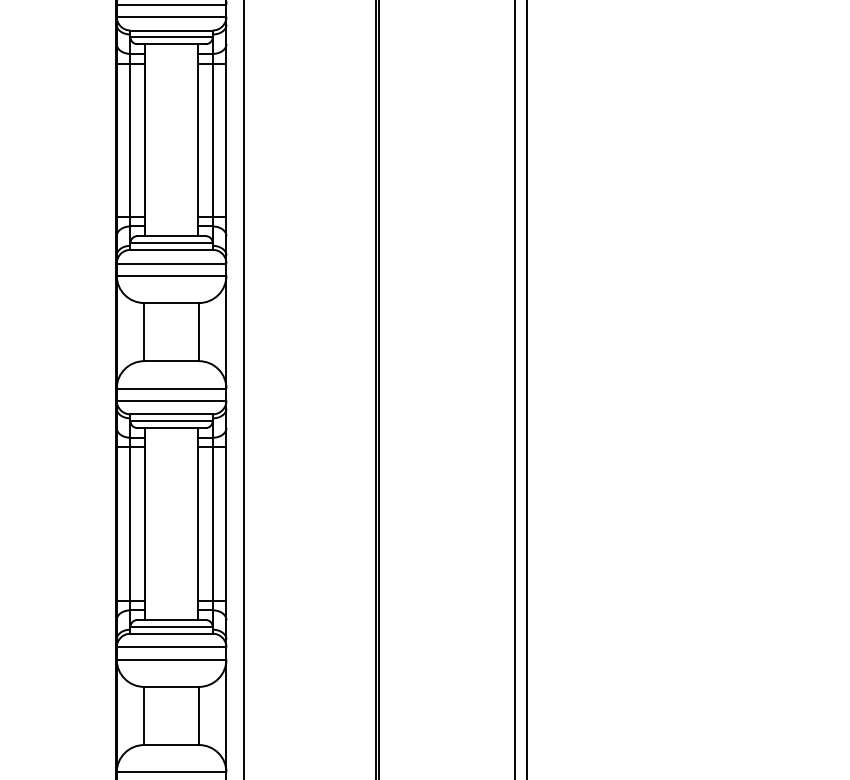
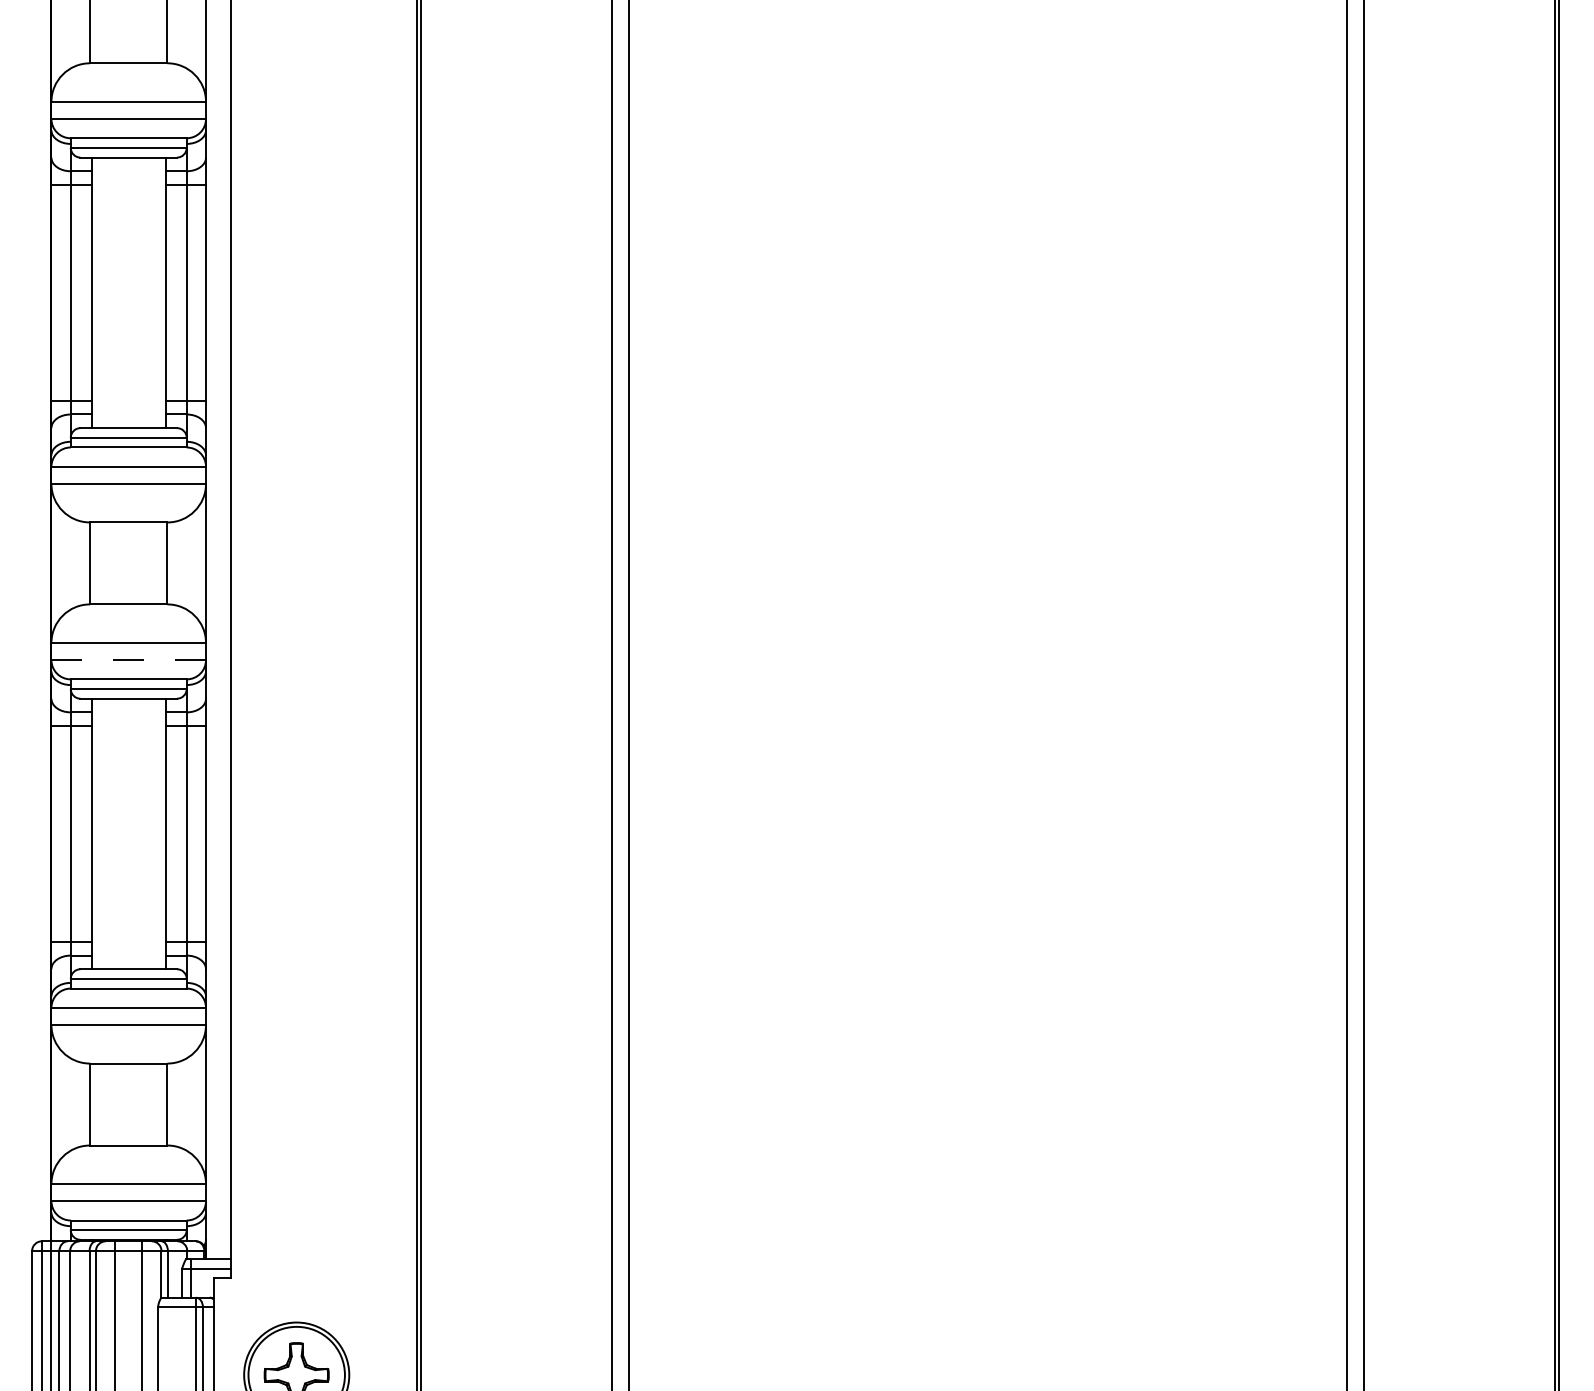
line: (172, 400) -> (129, 660), solid -> dashed

